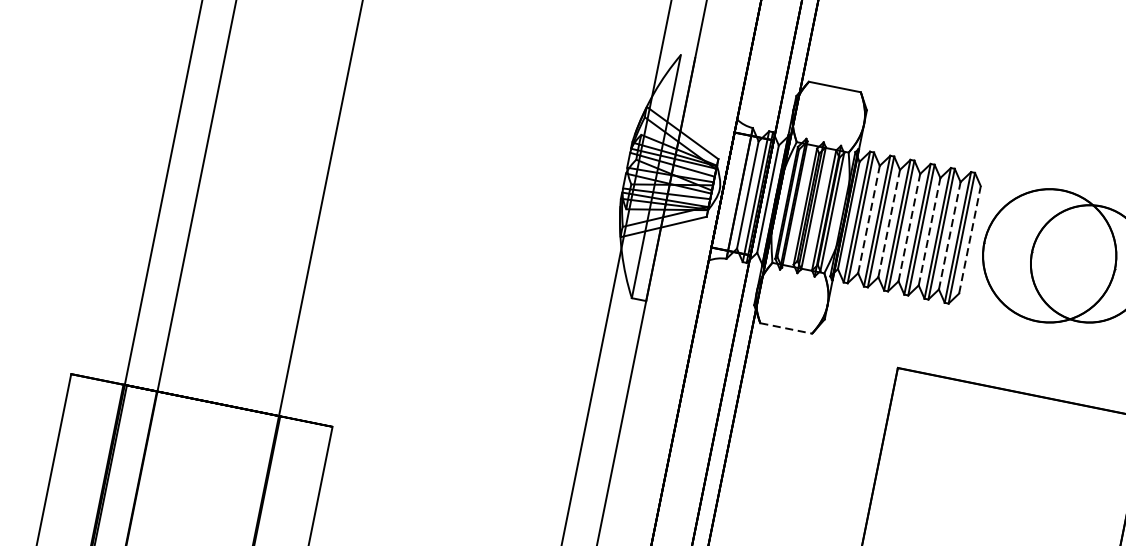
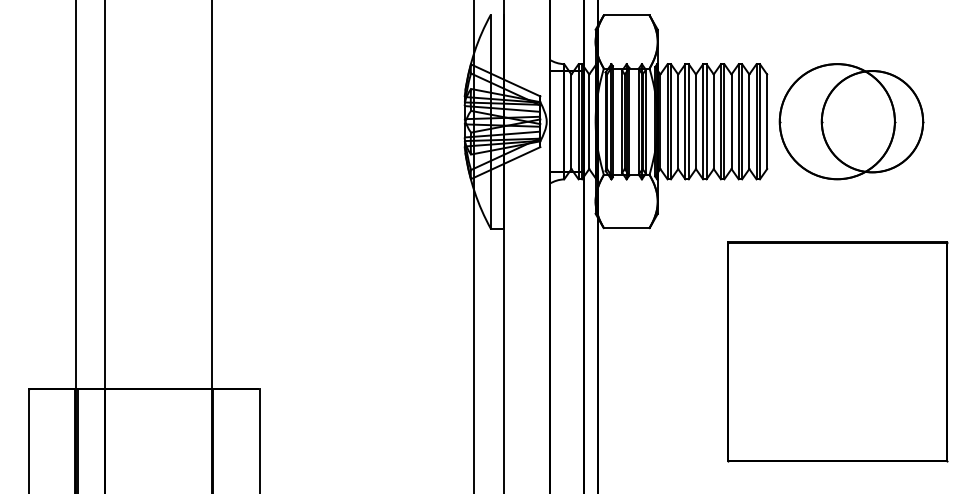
line: (869, 219) -> (678, 121), dashed -> solid
line: (888, 223) -> (695, 121), dashed -> solid
line: (909, 227) -> (713, 121), dashed -> solid
line: (929, 231) -> (731, 121), dashed -> solid
line: (950, 235) -> (749, 121), dashed -> solid
line: (970, 239) -> (767, 121), dashed -> solid
line: (785, 328) -> (626, 228), dashed -> solid

